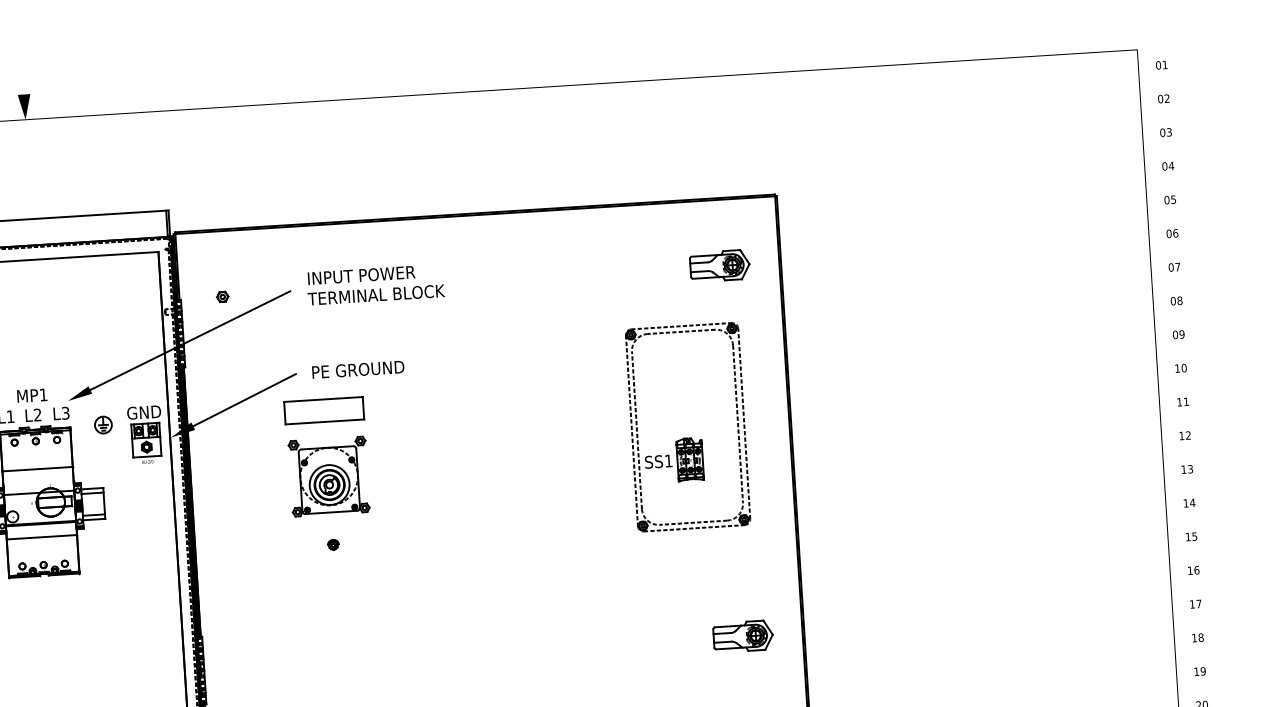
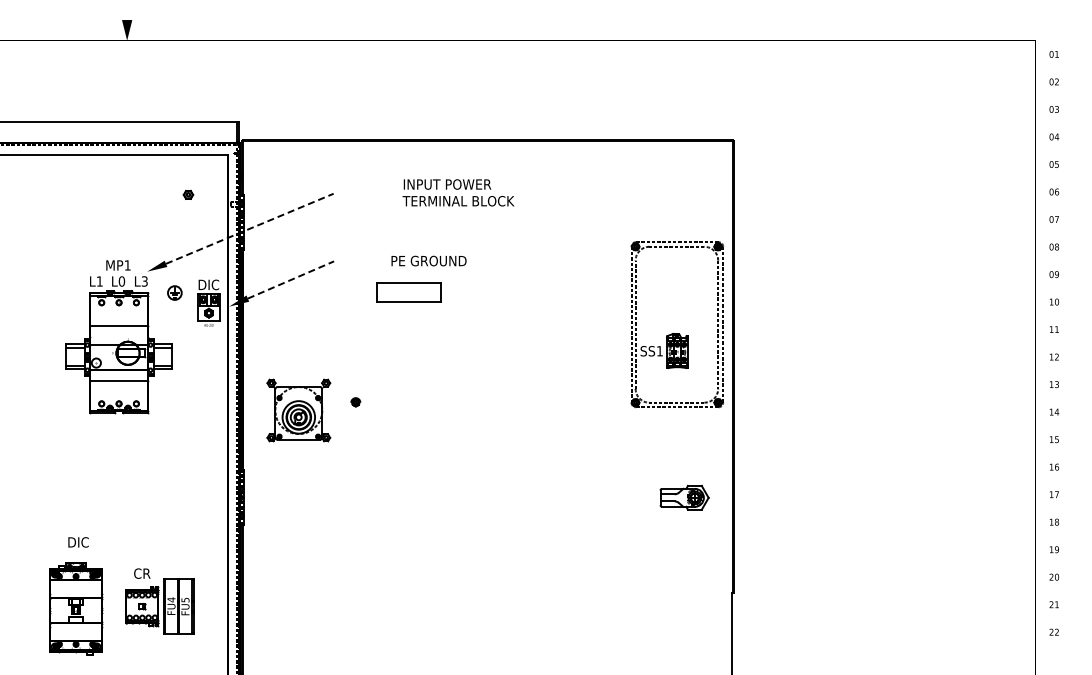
part: (719, 266) -> (684, 195), removed
text: (375, 284) -> (458, 192), moved
part: (222, 296) -> (188, 194), moved
line: (189, 340) -> (249, 228), solid -> dashed
text: (357, 369) -> (428, 260), moved
line: (243, 399) -> (290, 279), solid -> dashed
part: (323, 410) -> (408, 292), moved
text: (143, 412) -> (208, 284), GND -> DIC
text: (37, 415) -> (121, 281), L2 -> L0
part: (683, 437) -> (673, 332), moved
part: (328, 476) -> (298, 410), moved

